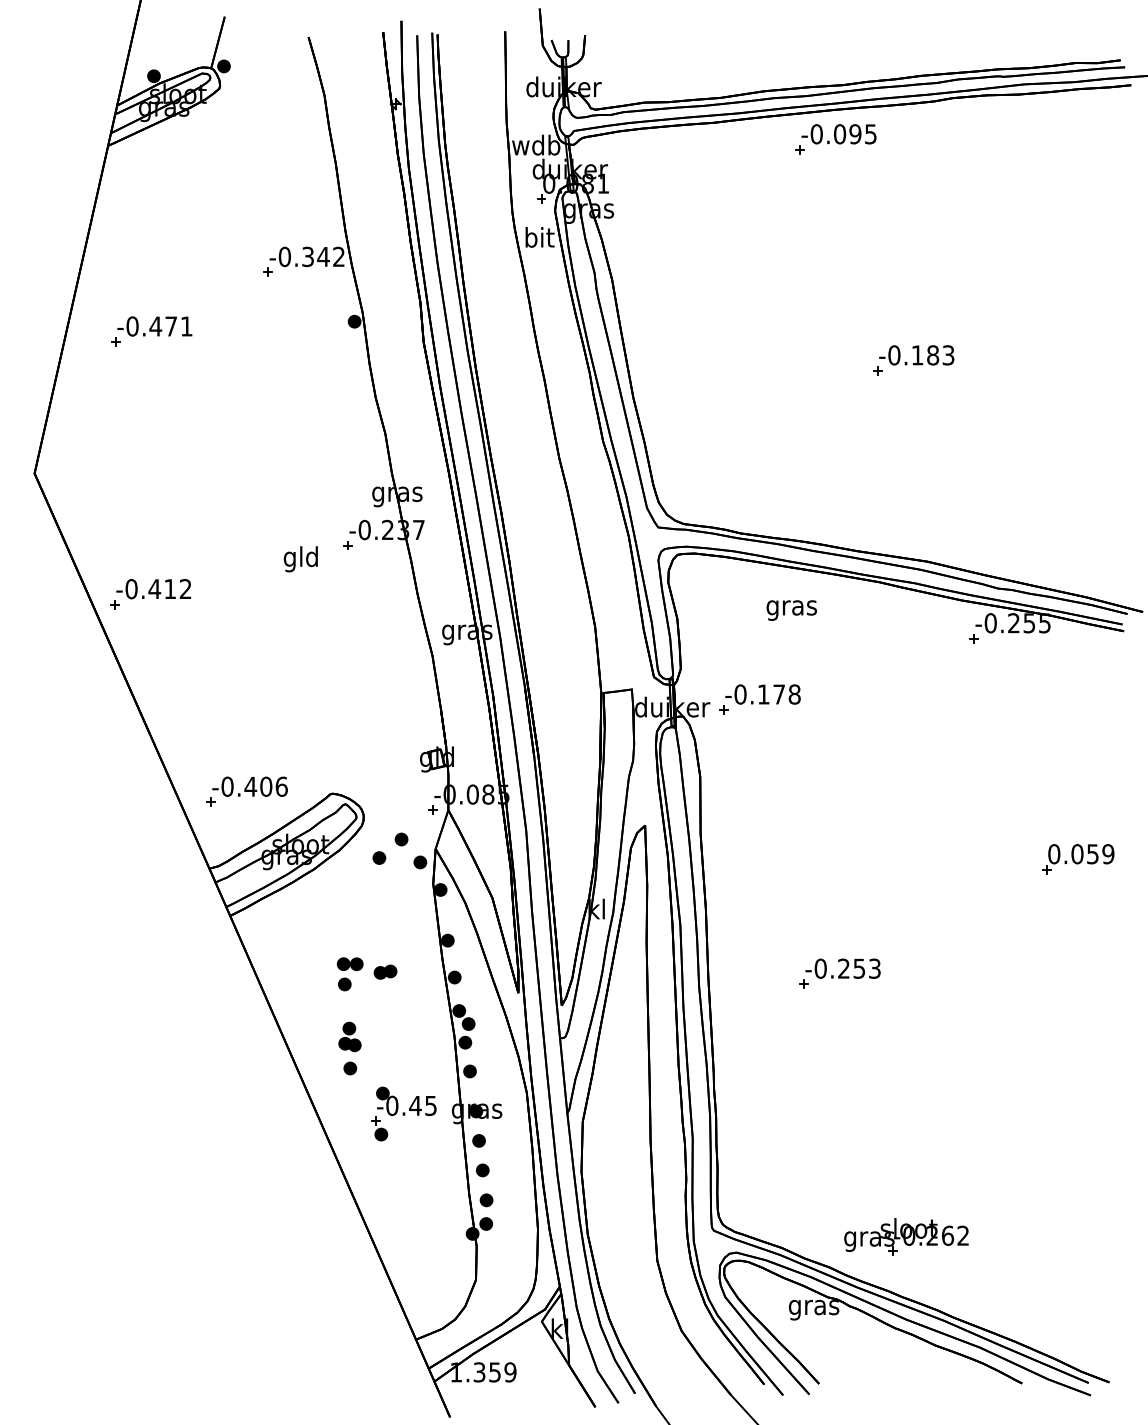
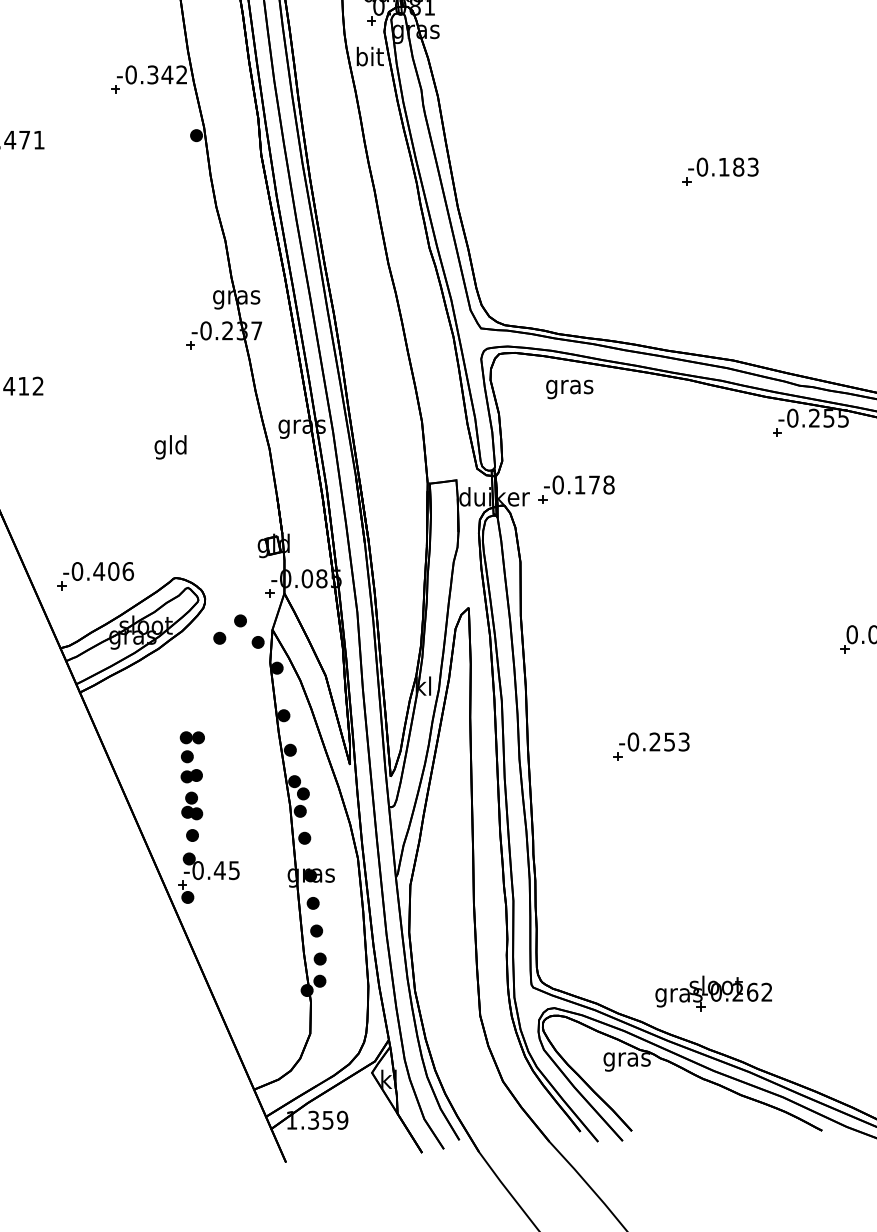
text: (300, 559) -> (170, 447), moved
text: (791, 610) -> (569, 389), moved
part: (385, 971) -> (191, 775), moved
part: (403, 1113) -> (208, 877), moved

